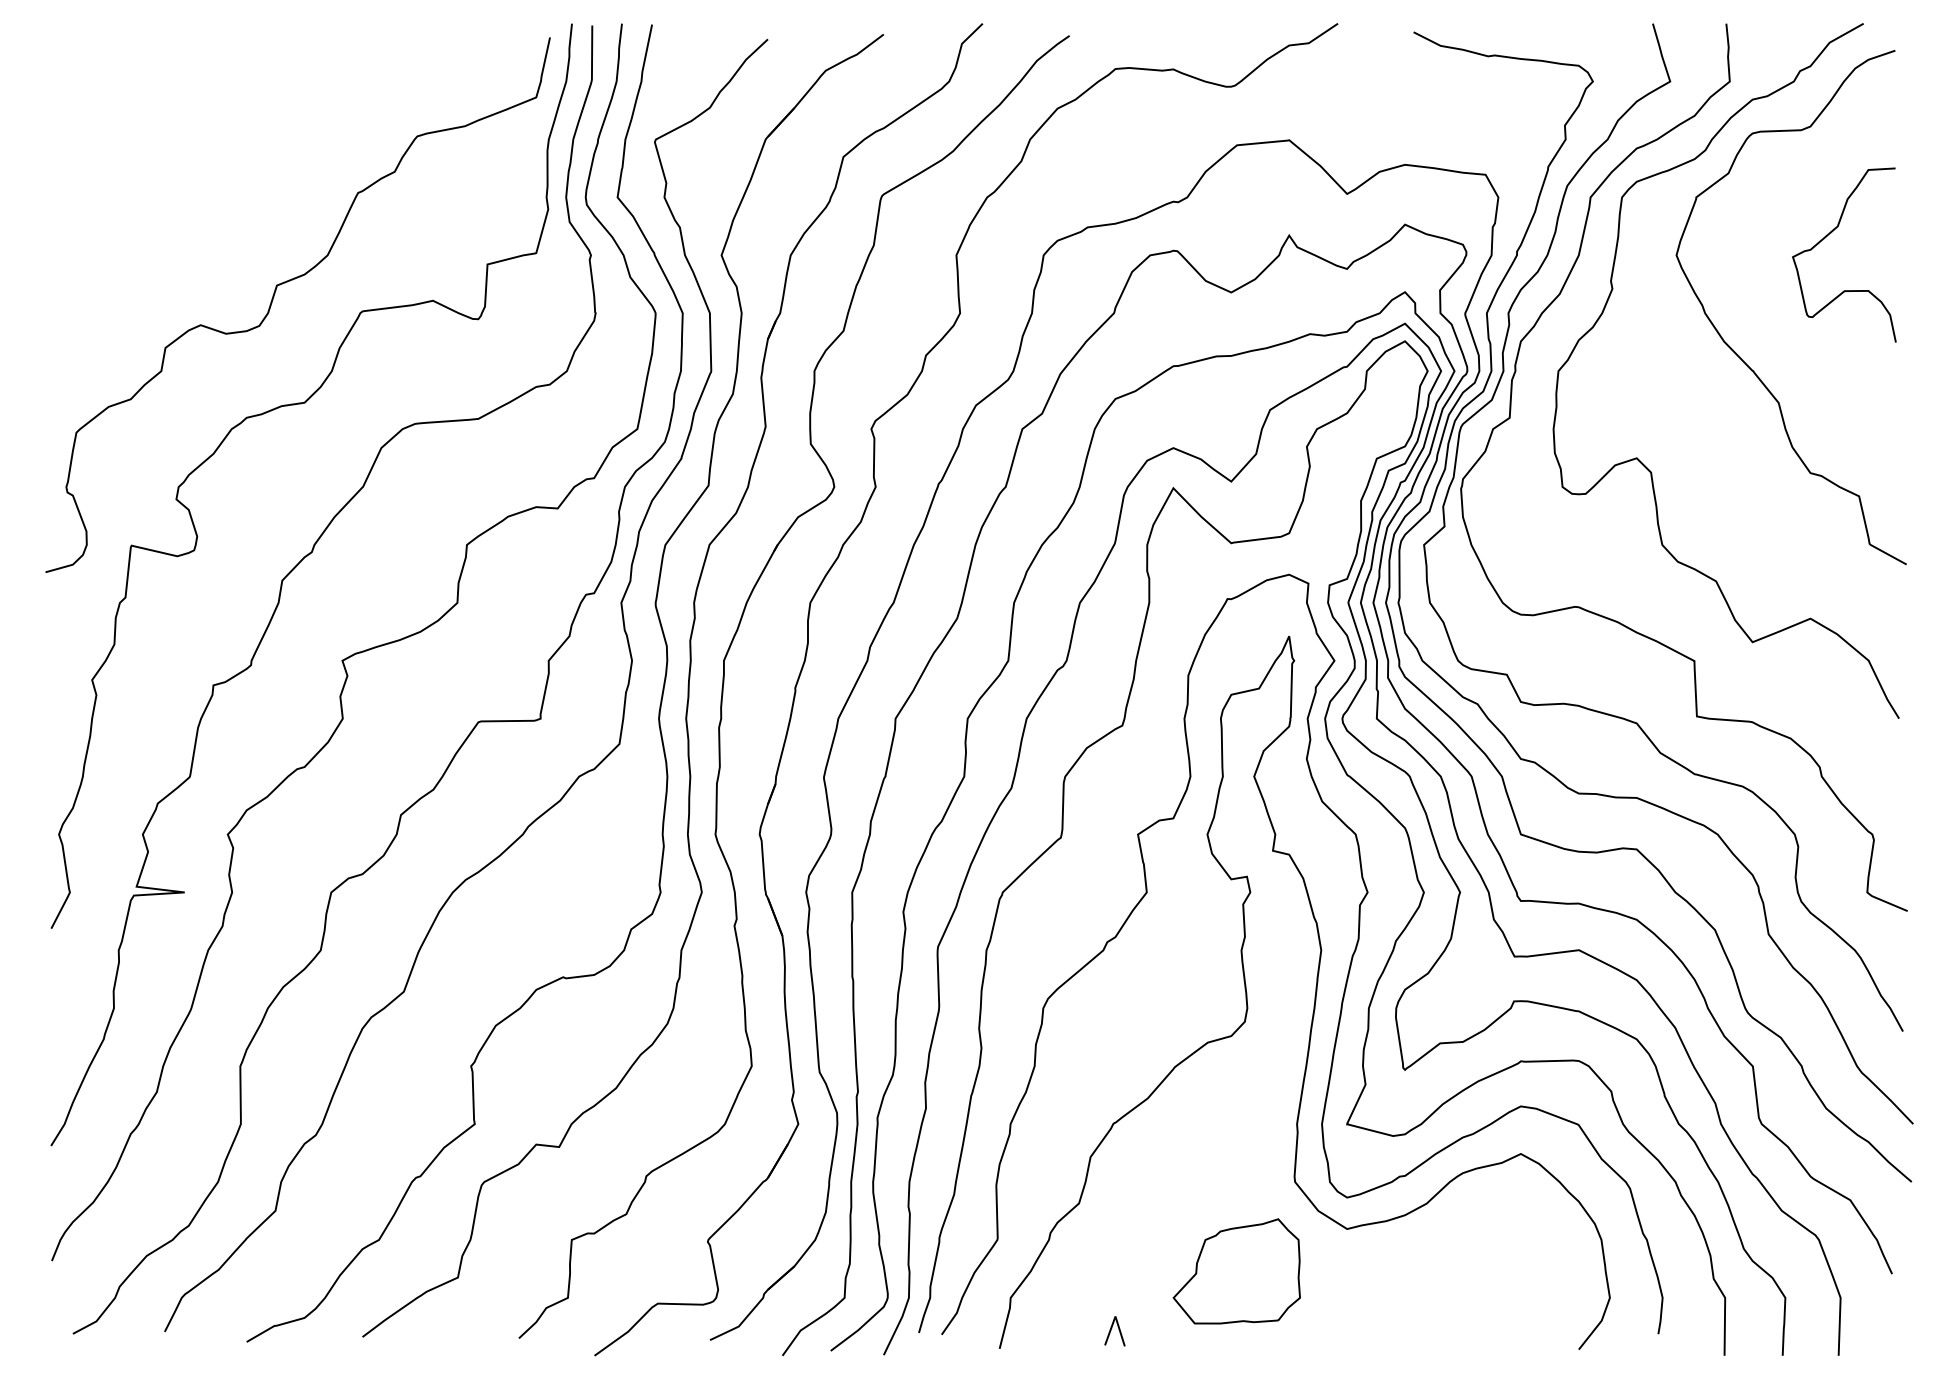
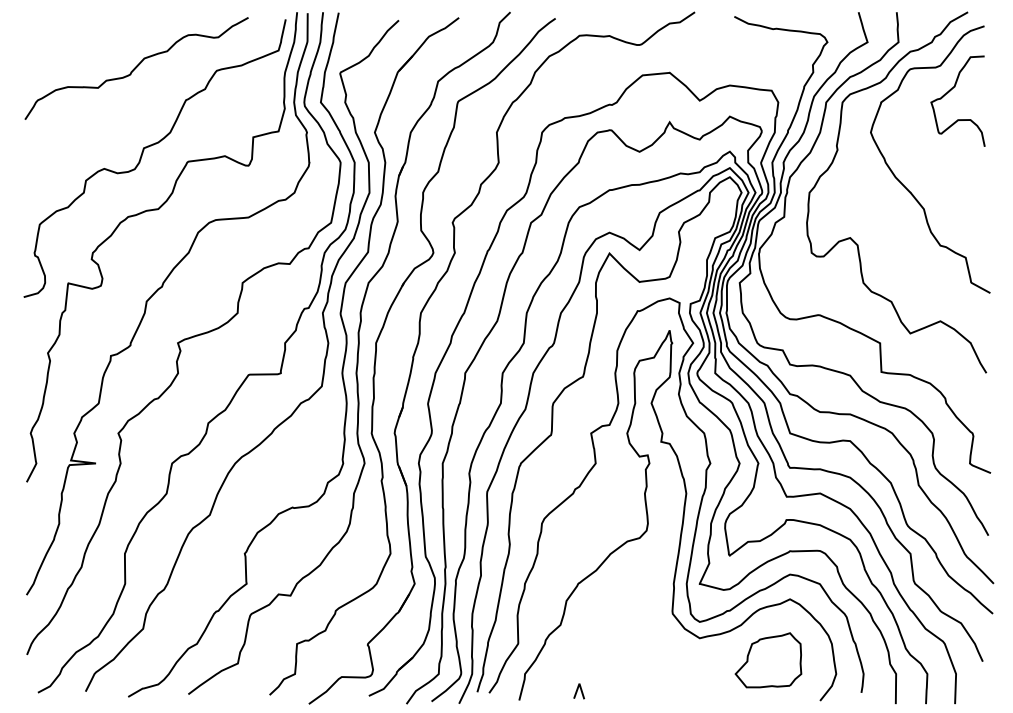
curve: (262, 132) -> (136, 68), added
curve: (1827, 237) -> (949, 92), moved
part: (1236, 1271) -> (768, 660), moved

